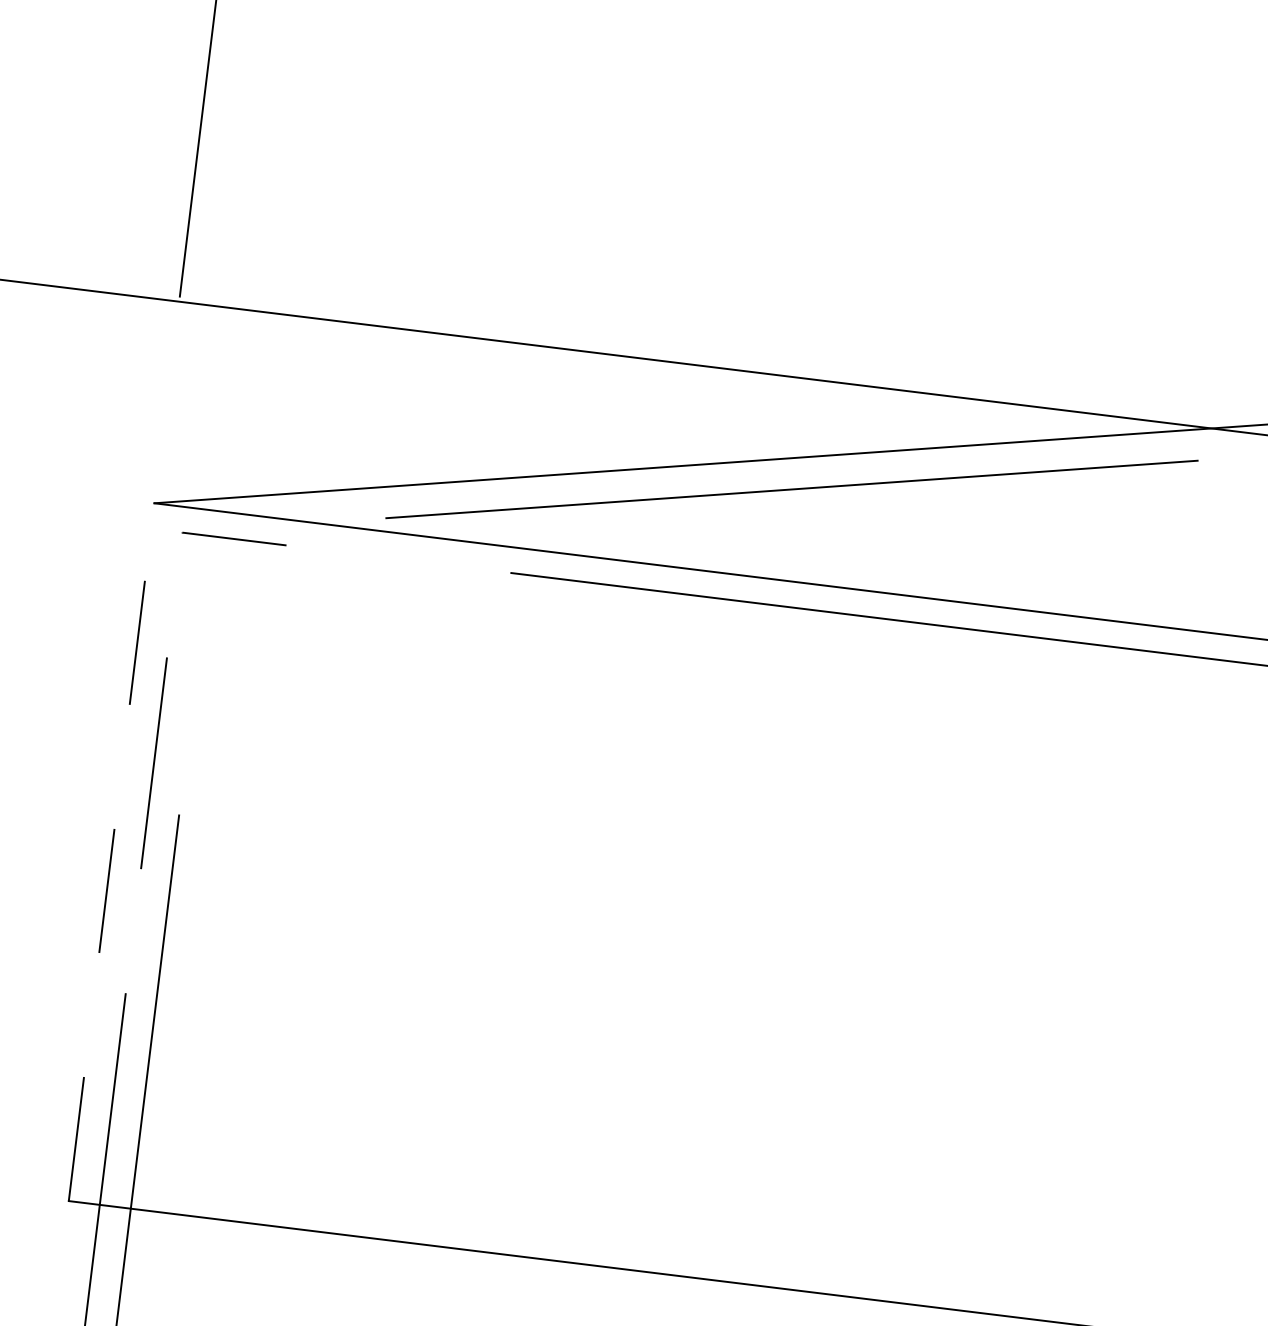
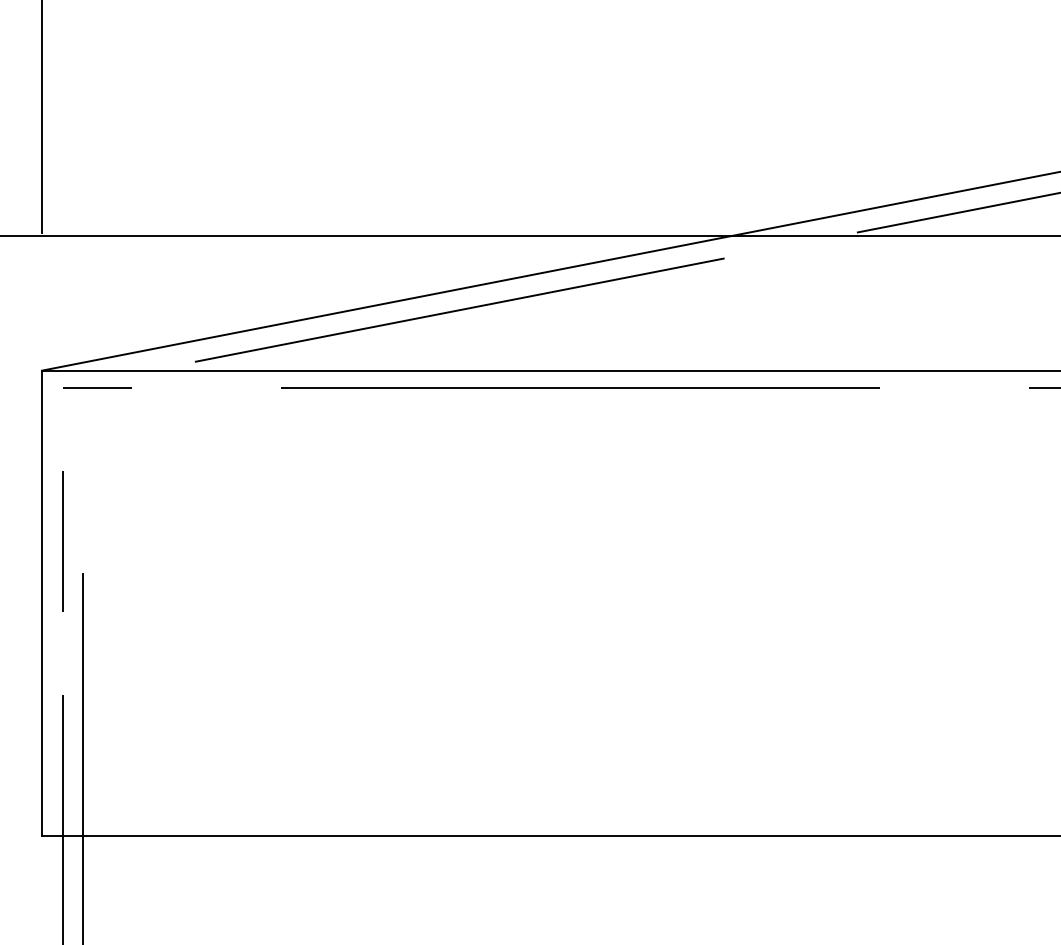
line: (110, 852) -> (41, 603), dashed -> solid

